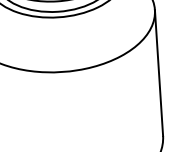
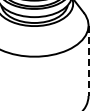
line: (158, 74) -> (88, 61), solid -> dashed

